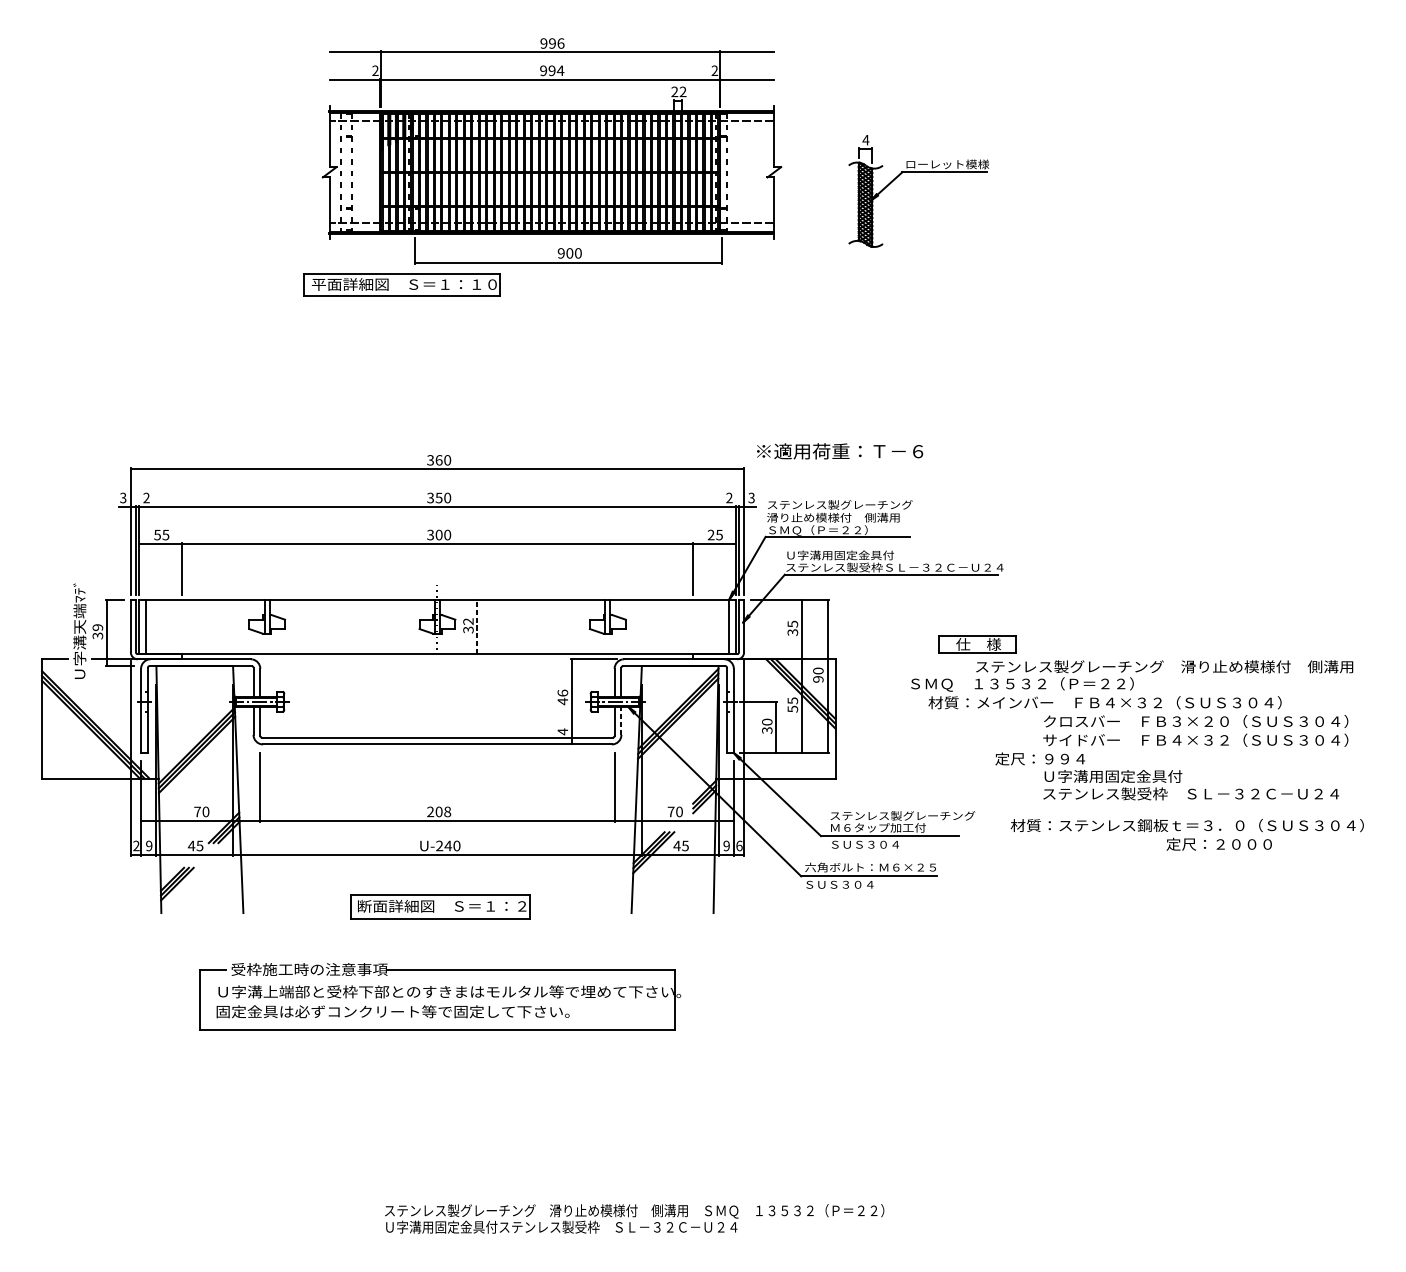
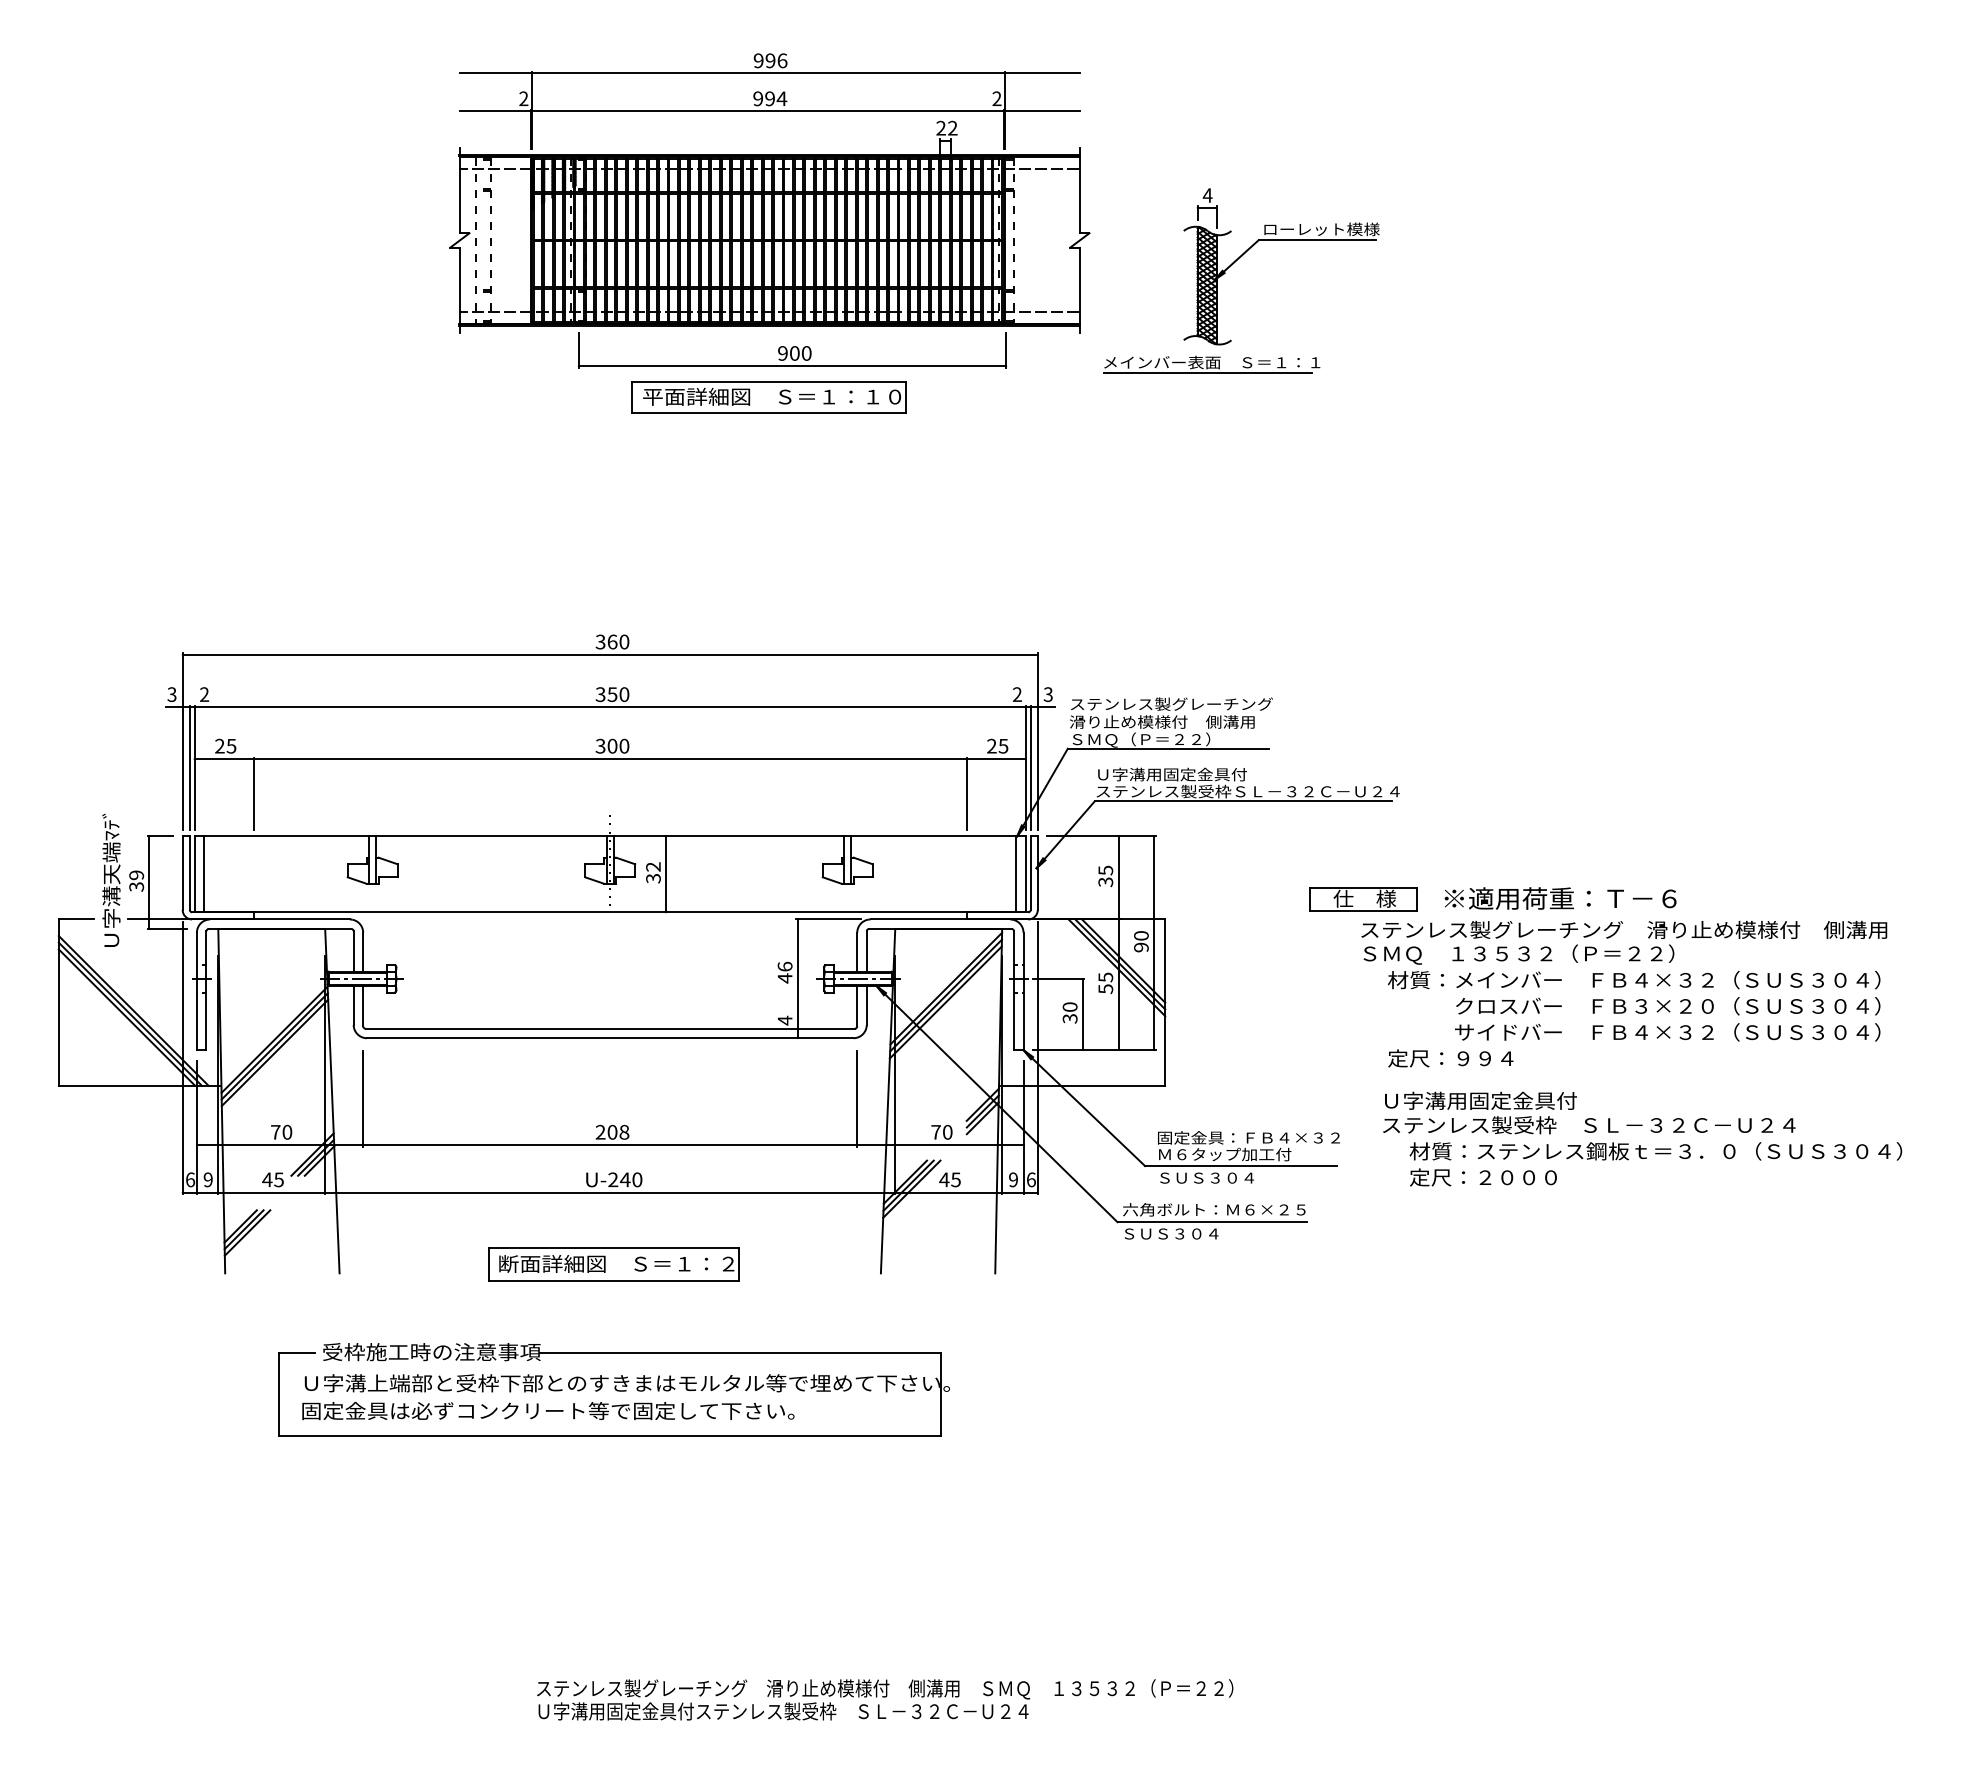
part: (868, 261) -> (1211, 364), added
part: (401, 284) -> (768, 397), moved
text: (839, 451) -> (1560, 898), moved
text: (157, 534) -> (219, 745), 55 -> 25
line: (477, 626) -> (665, 873), dashed -> solid
text: (1095, 693) -> (1621, 966), moved
line: (621, 720) -> (866, 1004), dashed -> solid
text: (1191, 784) -> (1589, 1112), moved
text: (903, 815) -> (1259, 1137), ステンレス製グレーチング -> 固定金具：ＦＢ４×３２
text: (1219, 844) -> (1483, 1177), moved
text: (136, 845) -> (190, 1179), 2 -> 6

